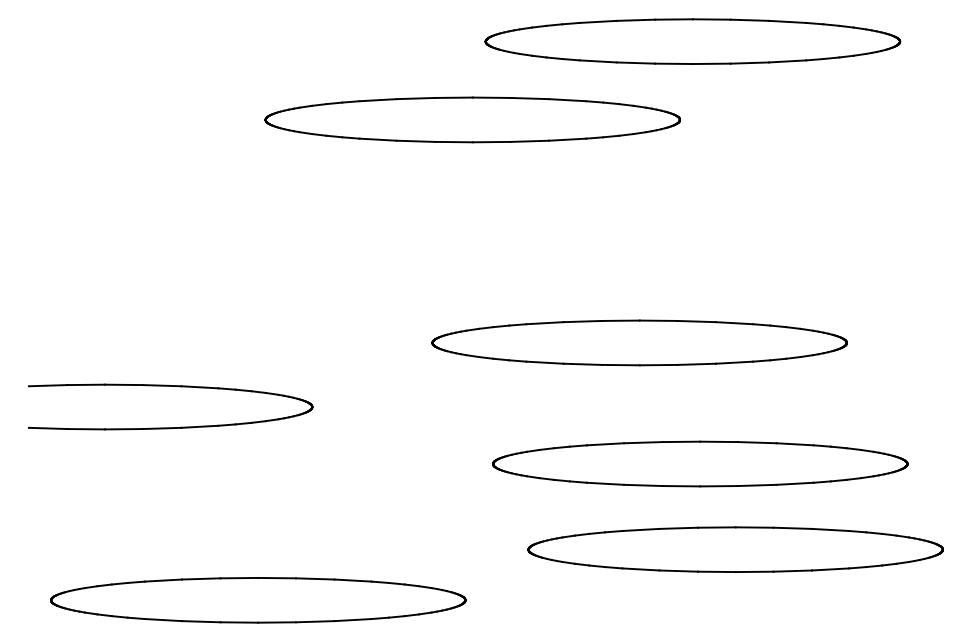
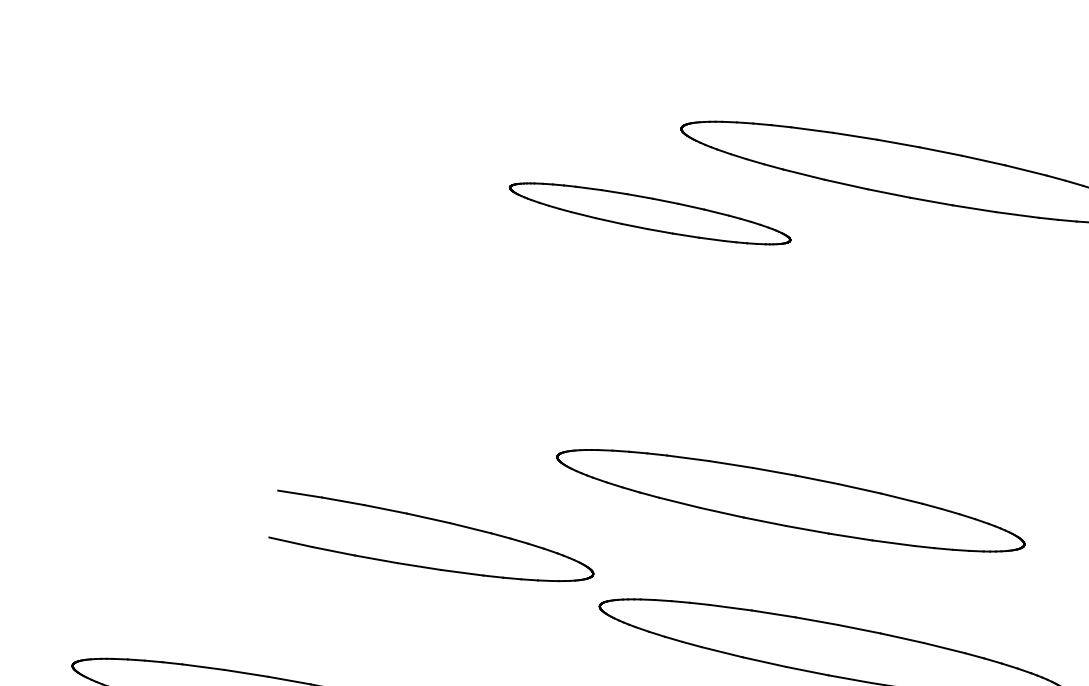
part: (472, 119) -> (650, 213), size x0.6
part: (170, 386) -> (437, 521), moved

